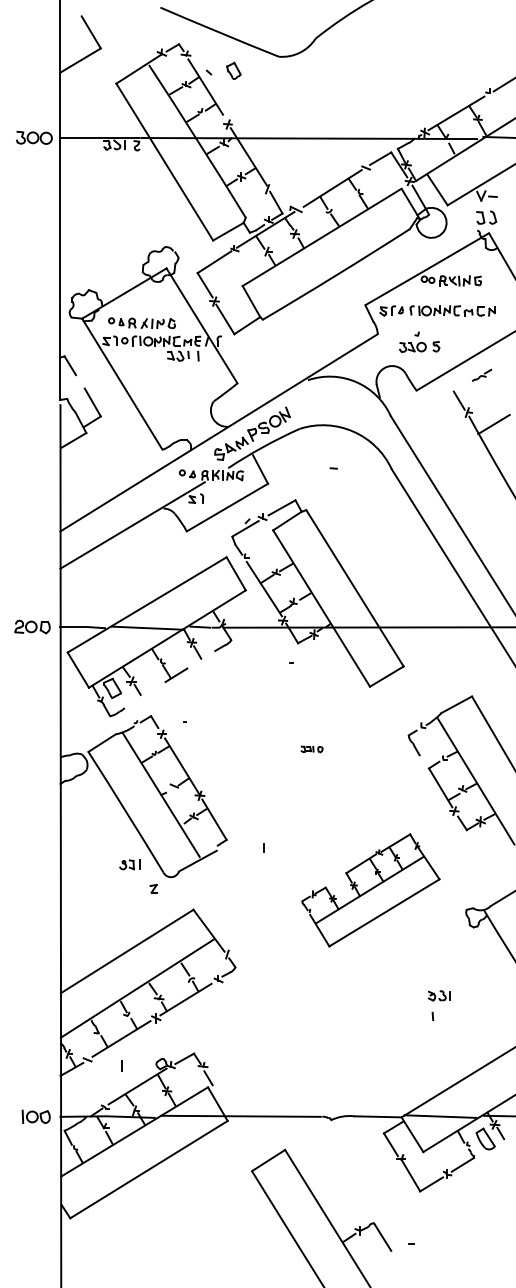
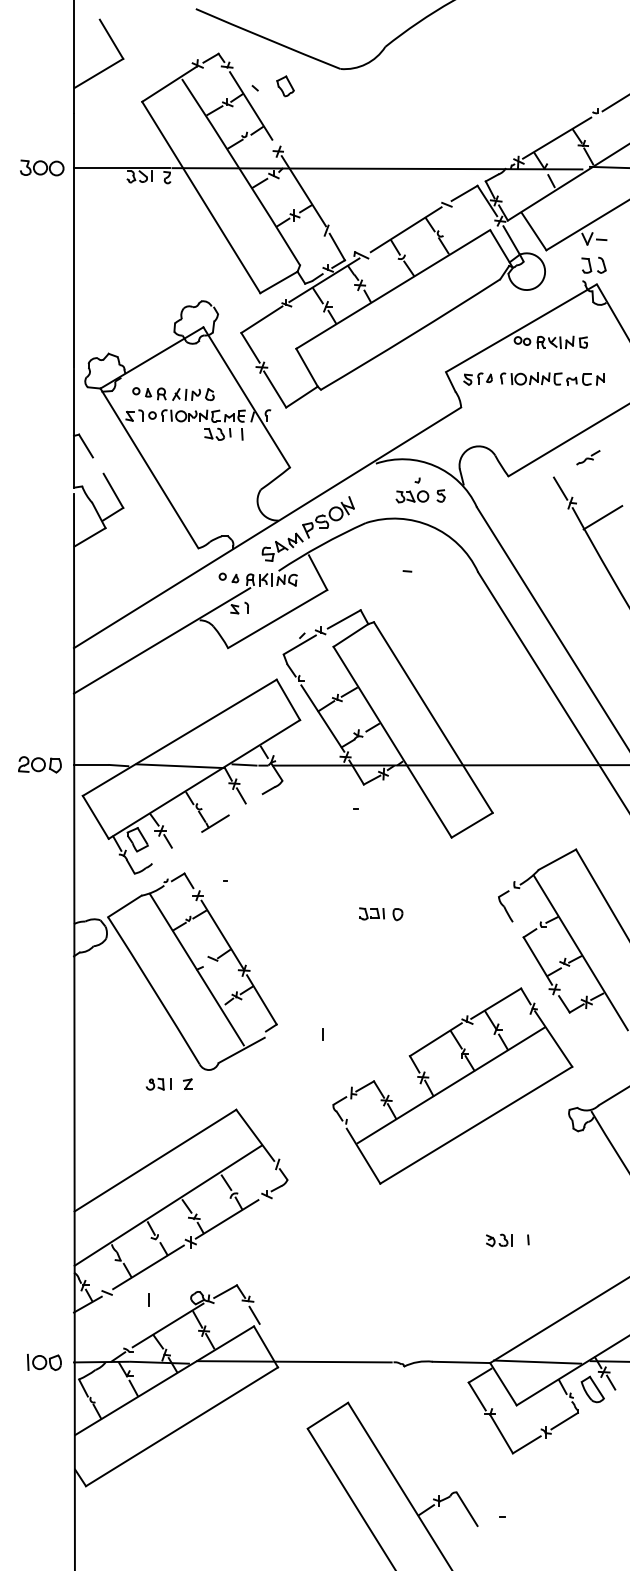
part: (419, 341) -> (420, 489), moved
part: (311, 749) -> (380, 914), size x1.67
part: (129, 864) -> (158, 1083), moved
part: (370, 890) -> (452, 1086), size x1.43
part: (439, 995) -> (499, 1239), moved

